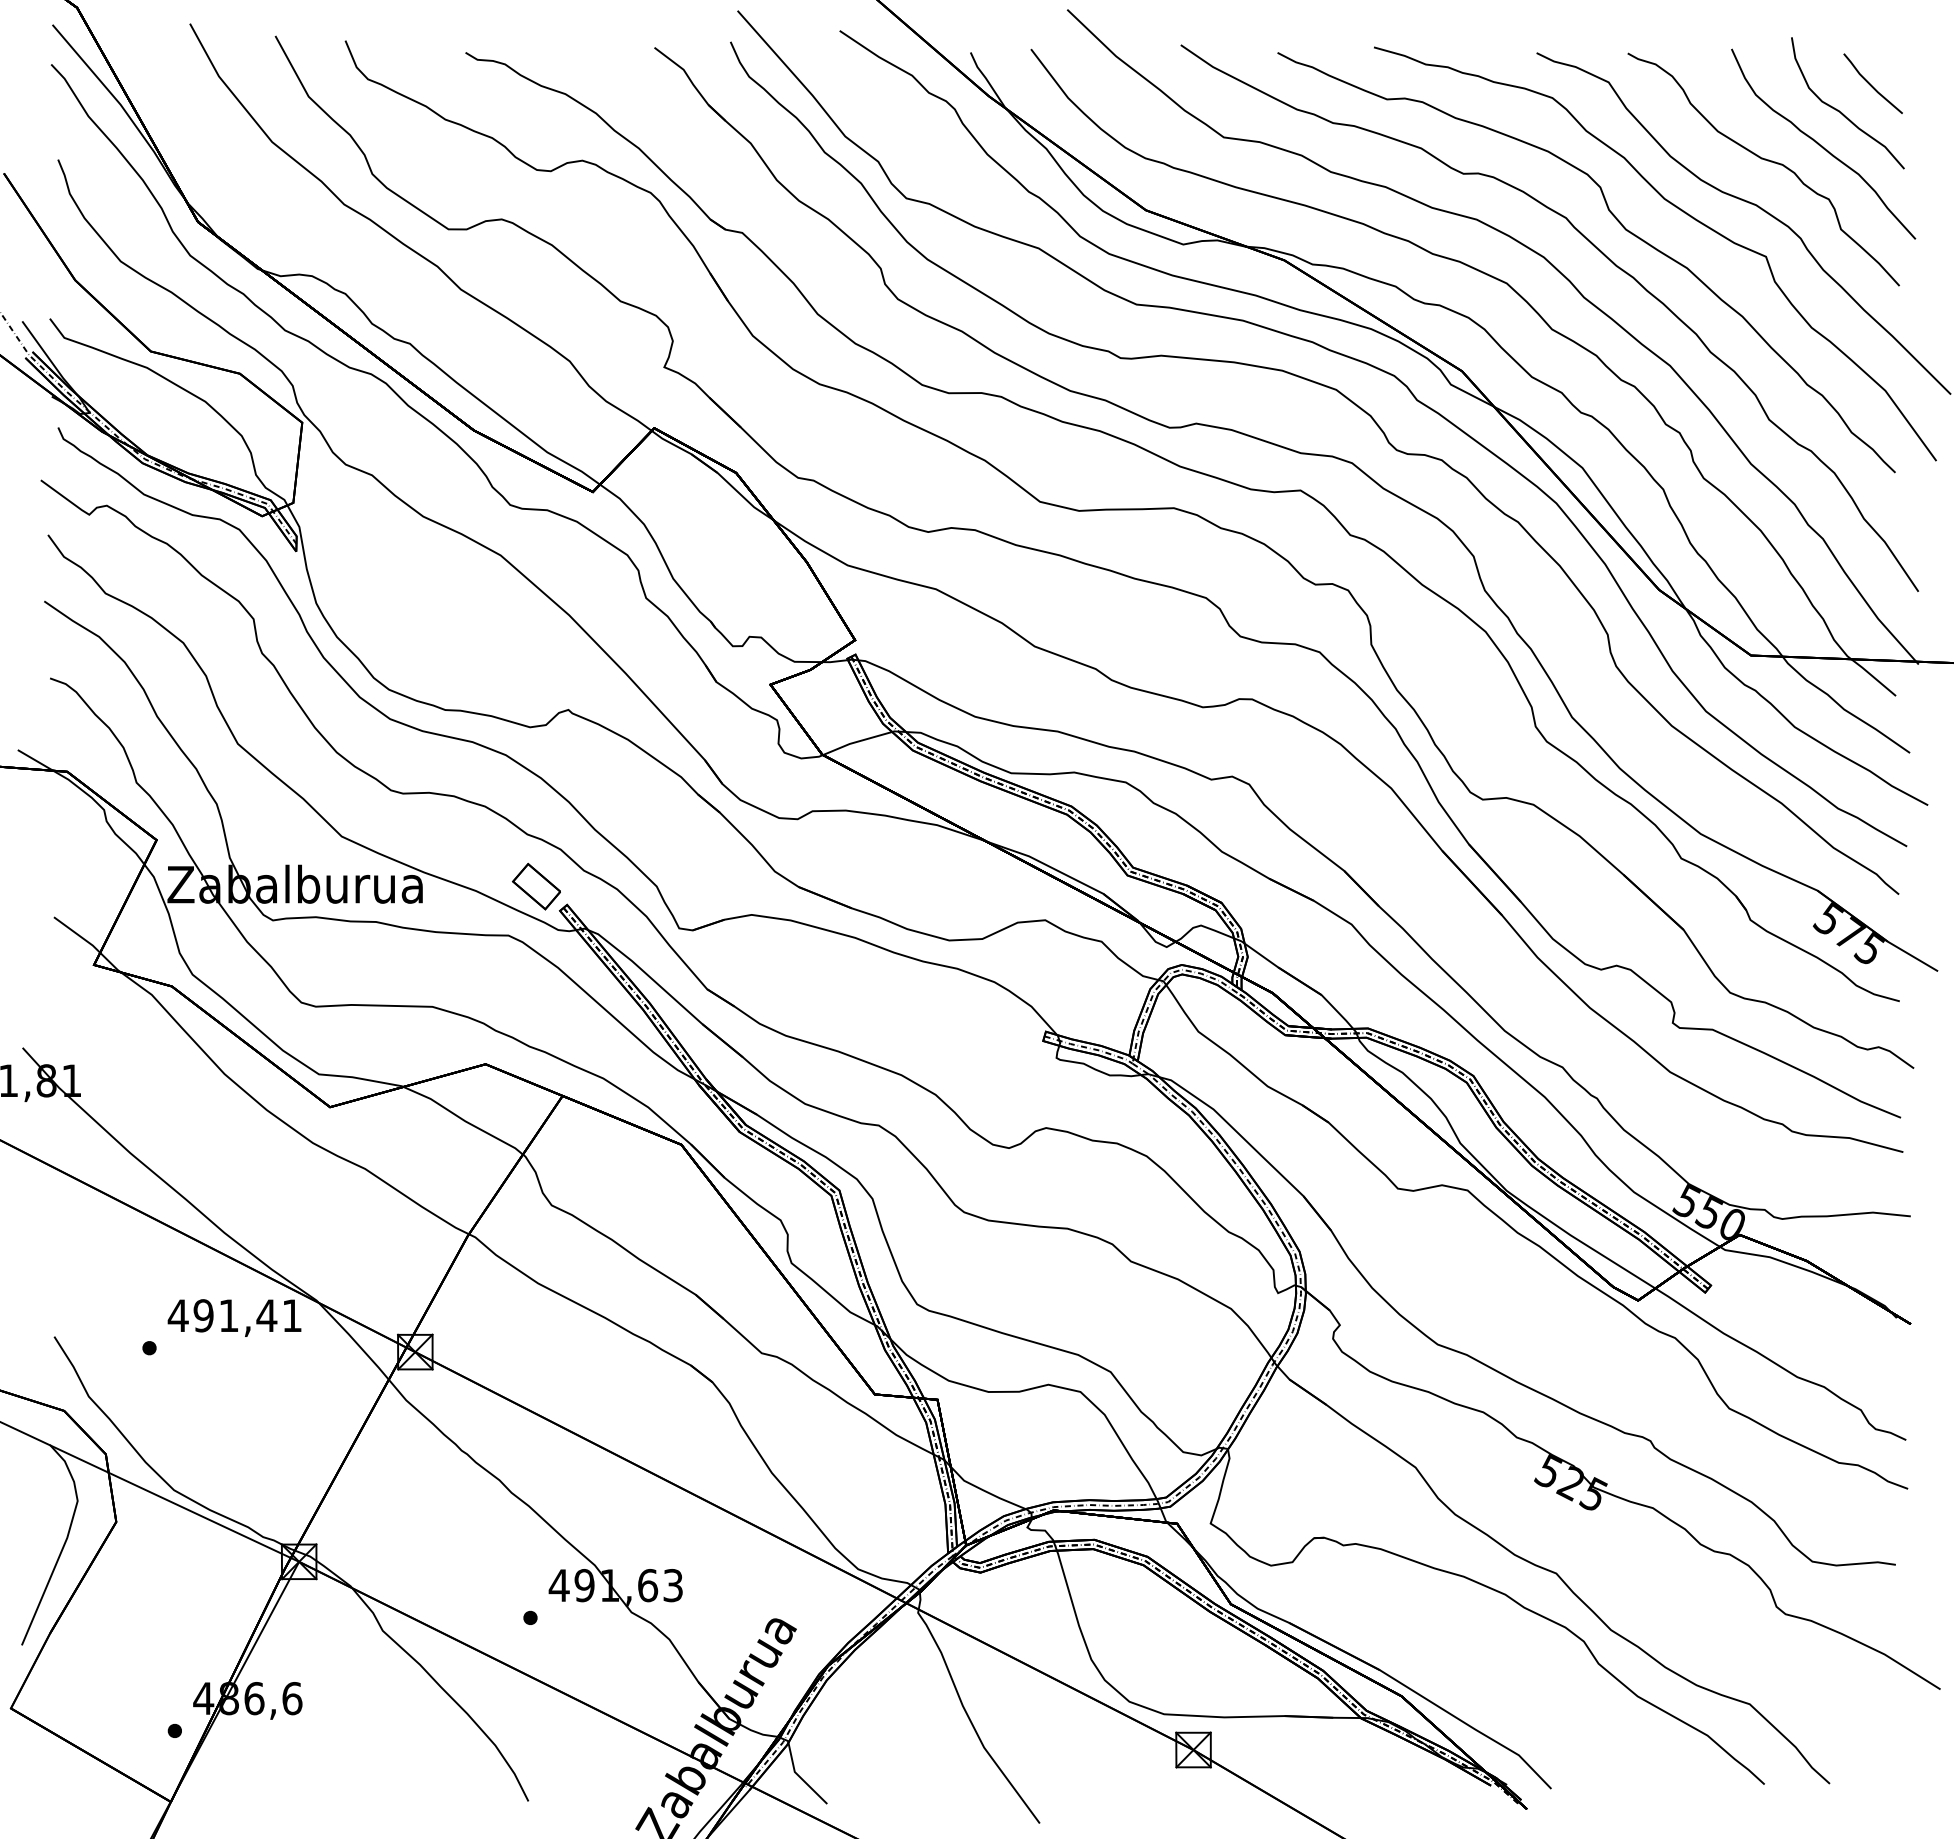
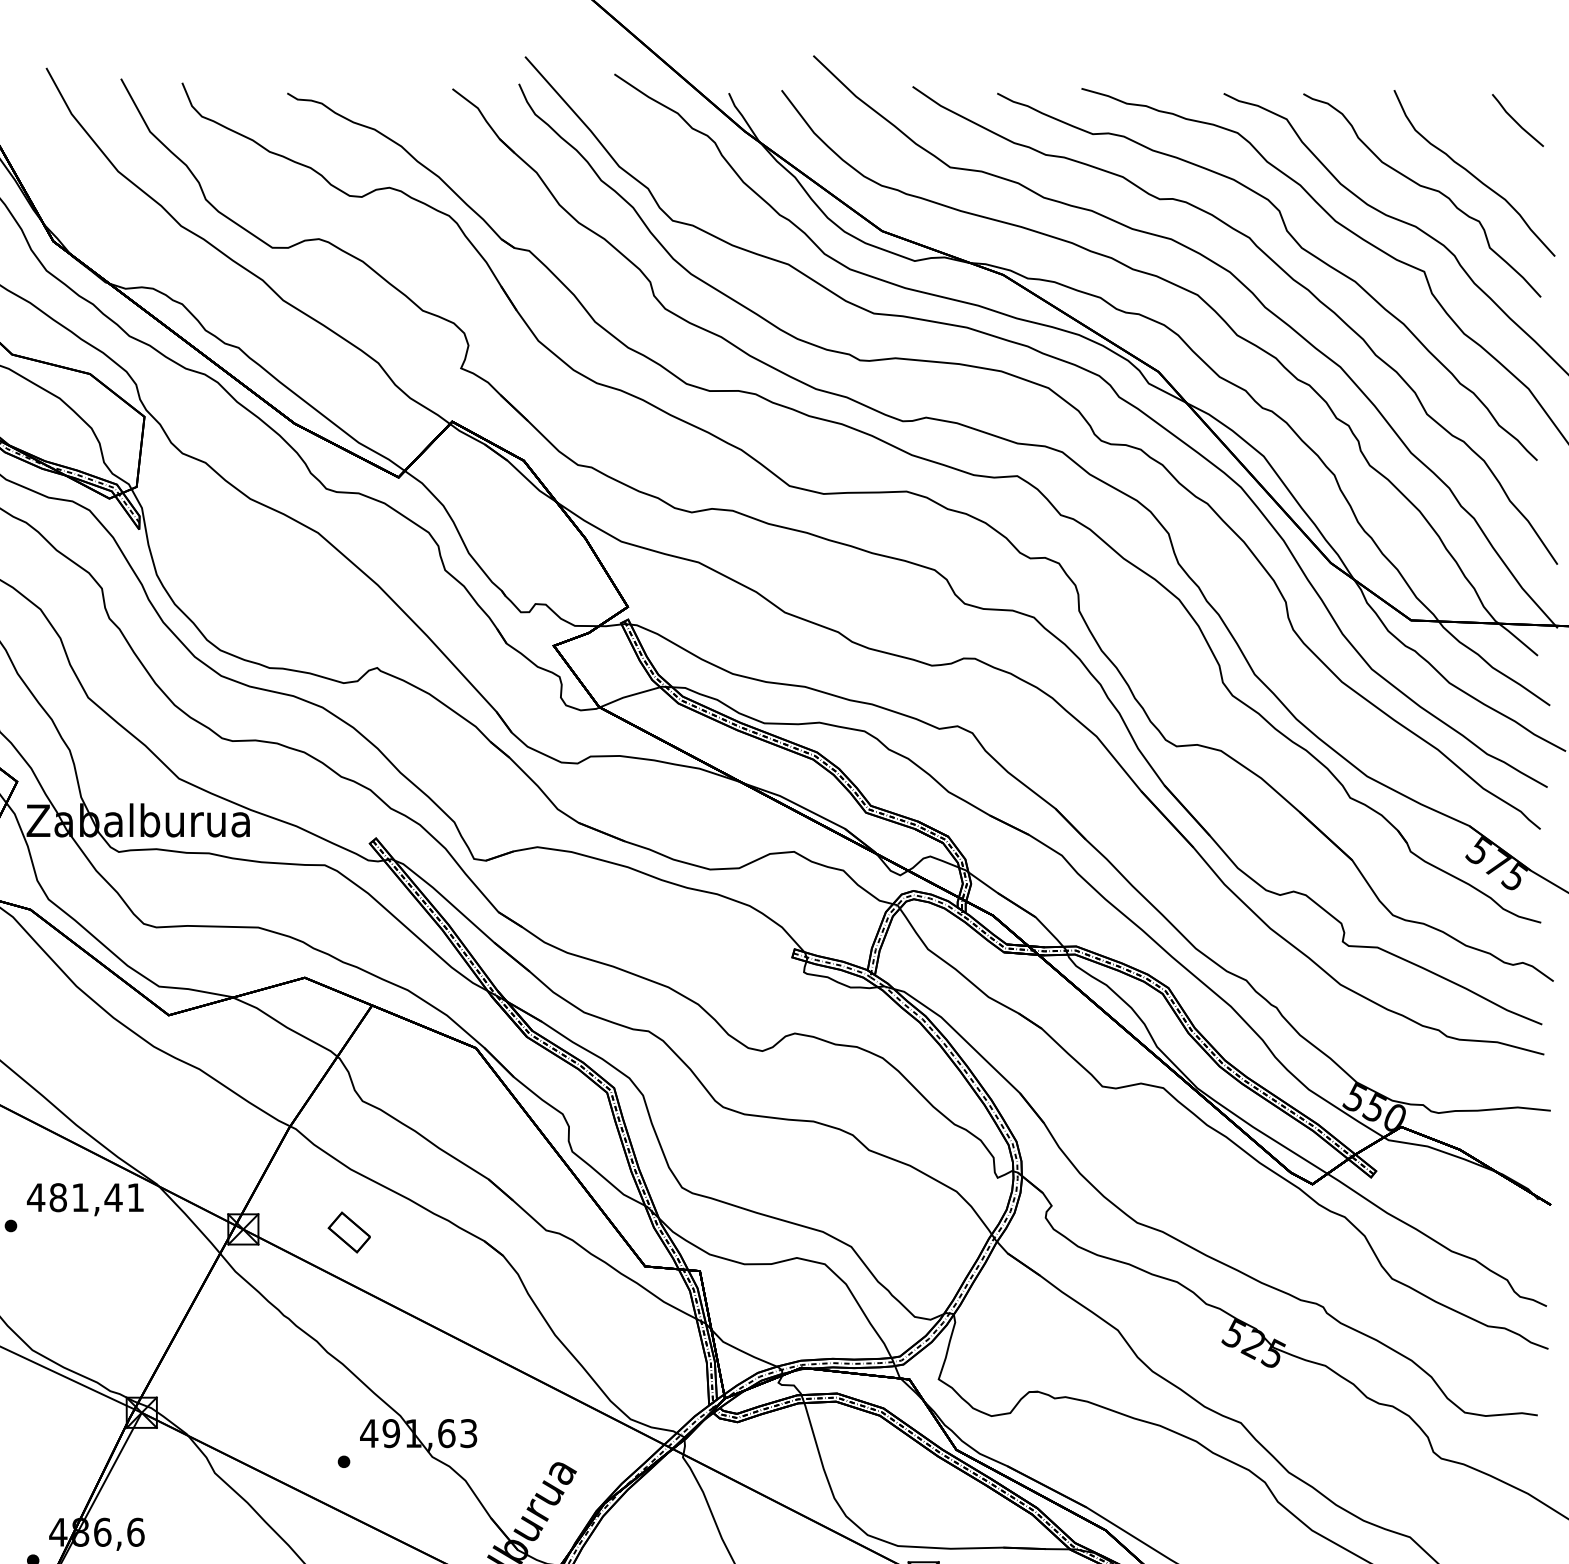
curve: (1842, 112) -> (1491, 145), removed
part: (536, 886) -> (349, 1232), moved
text: (203, 1315) -> (58, 1197), 491,41 -> 481,41

